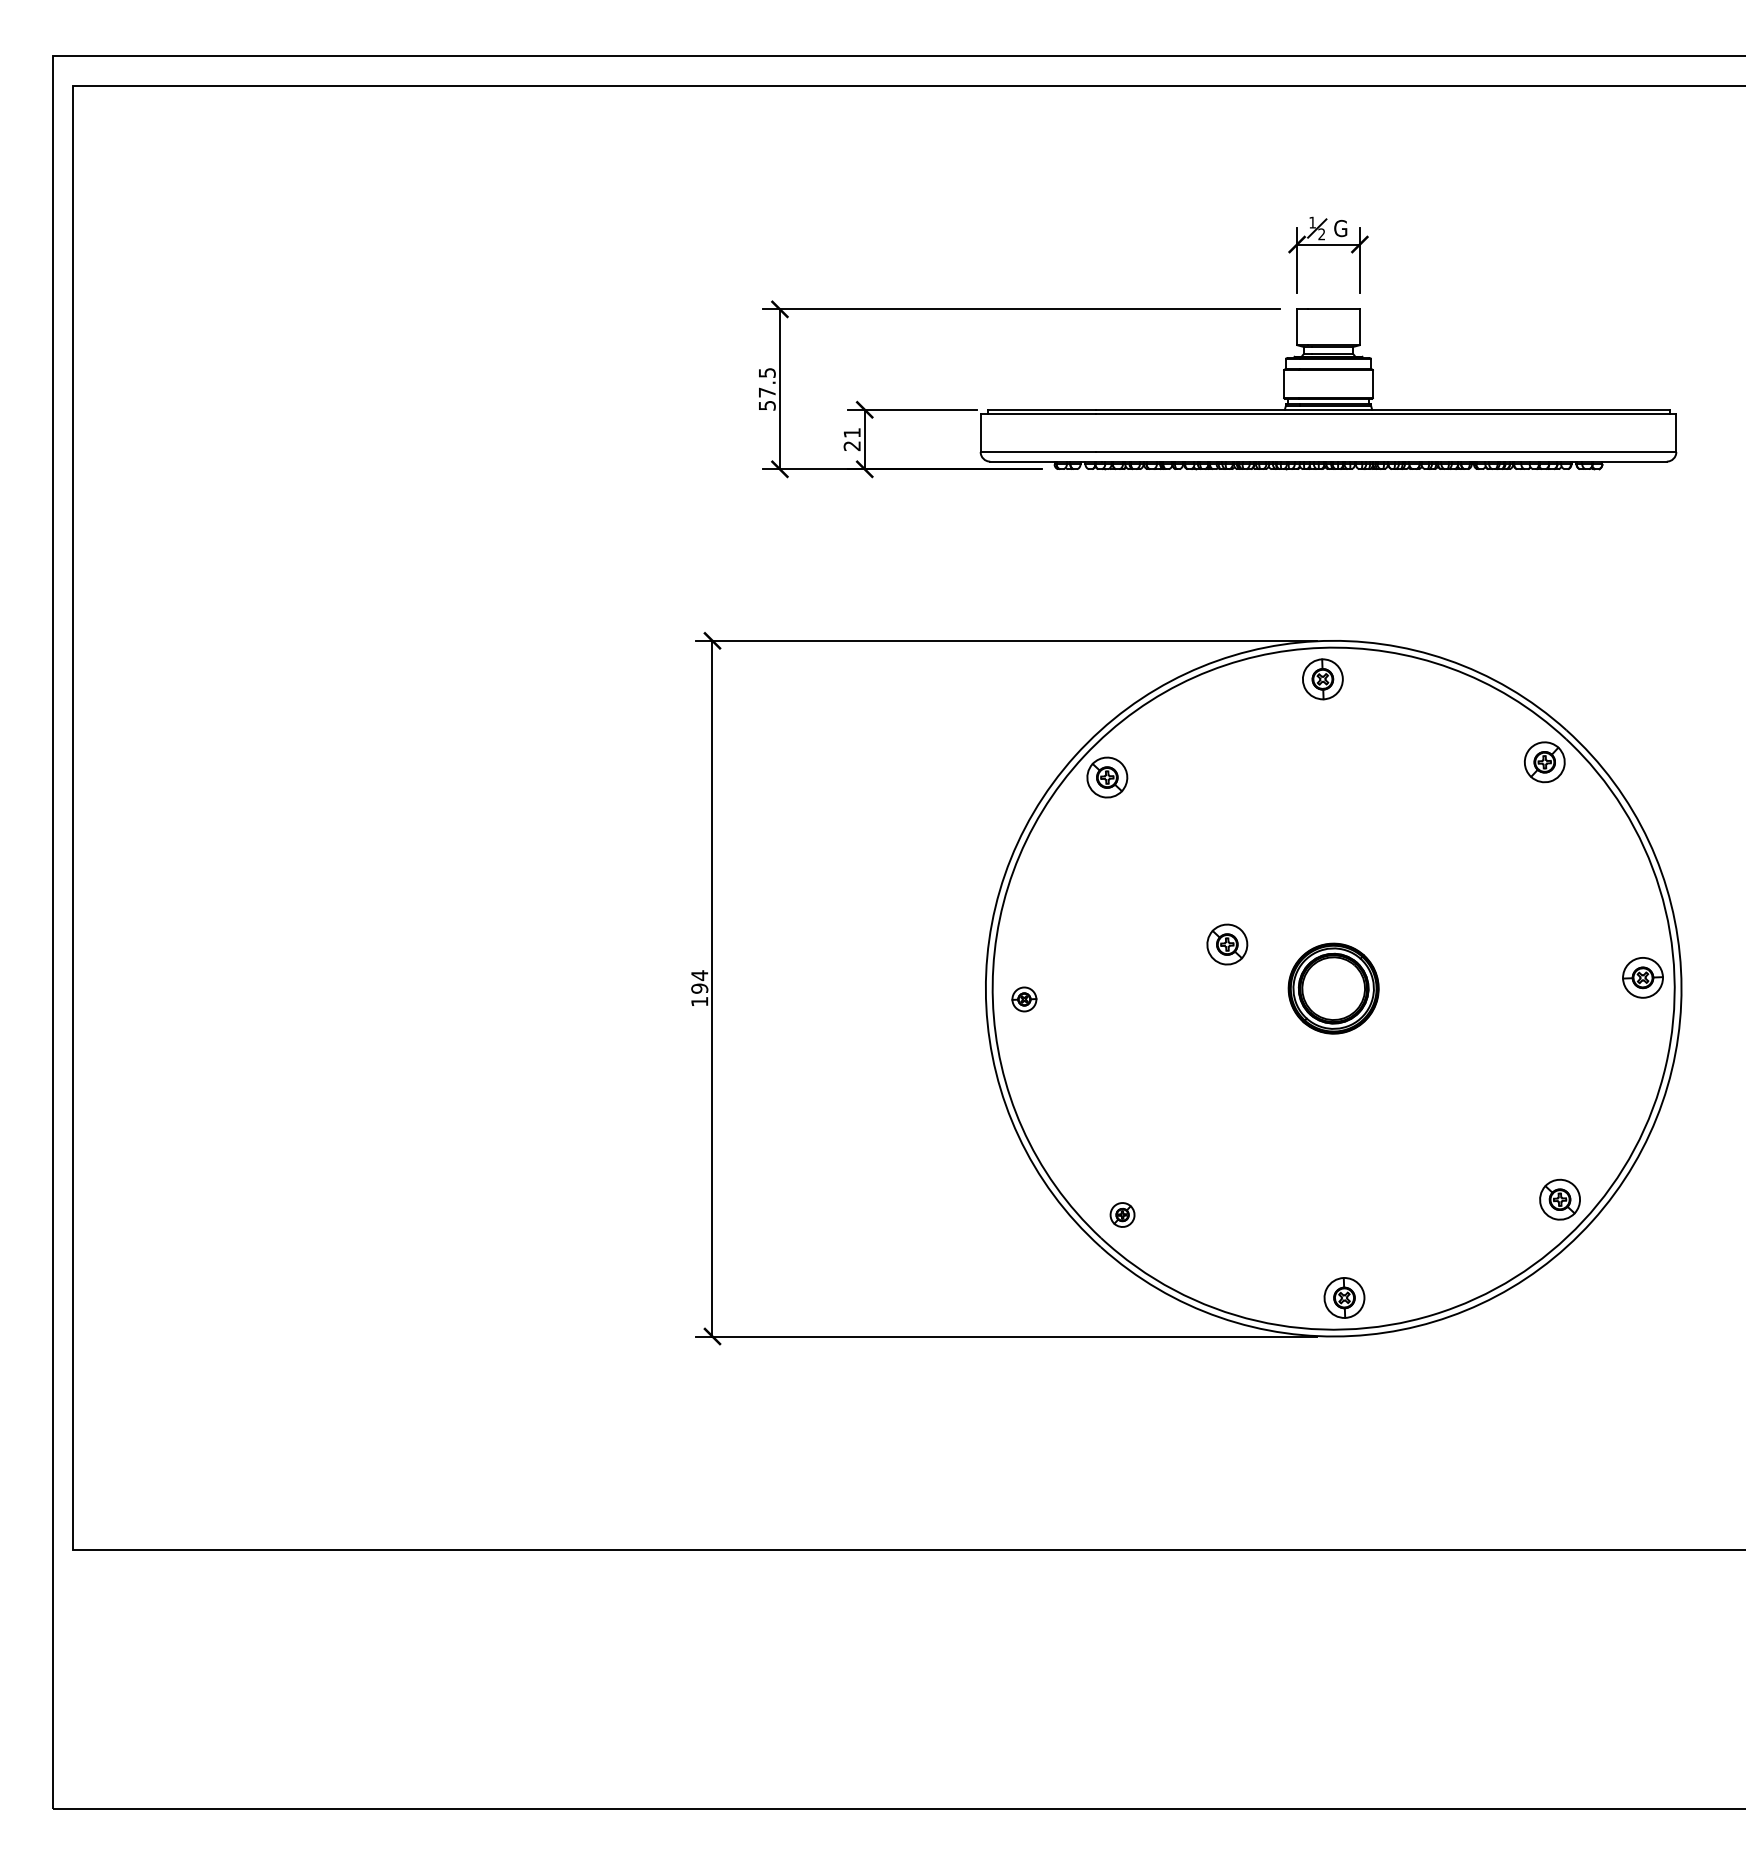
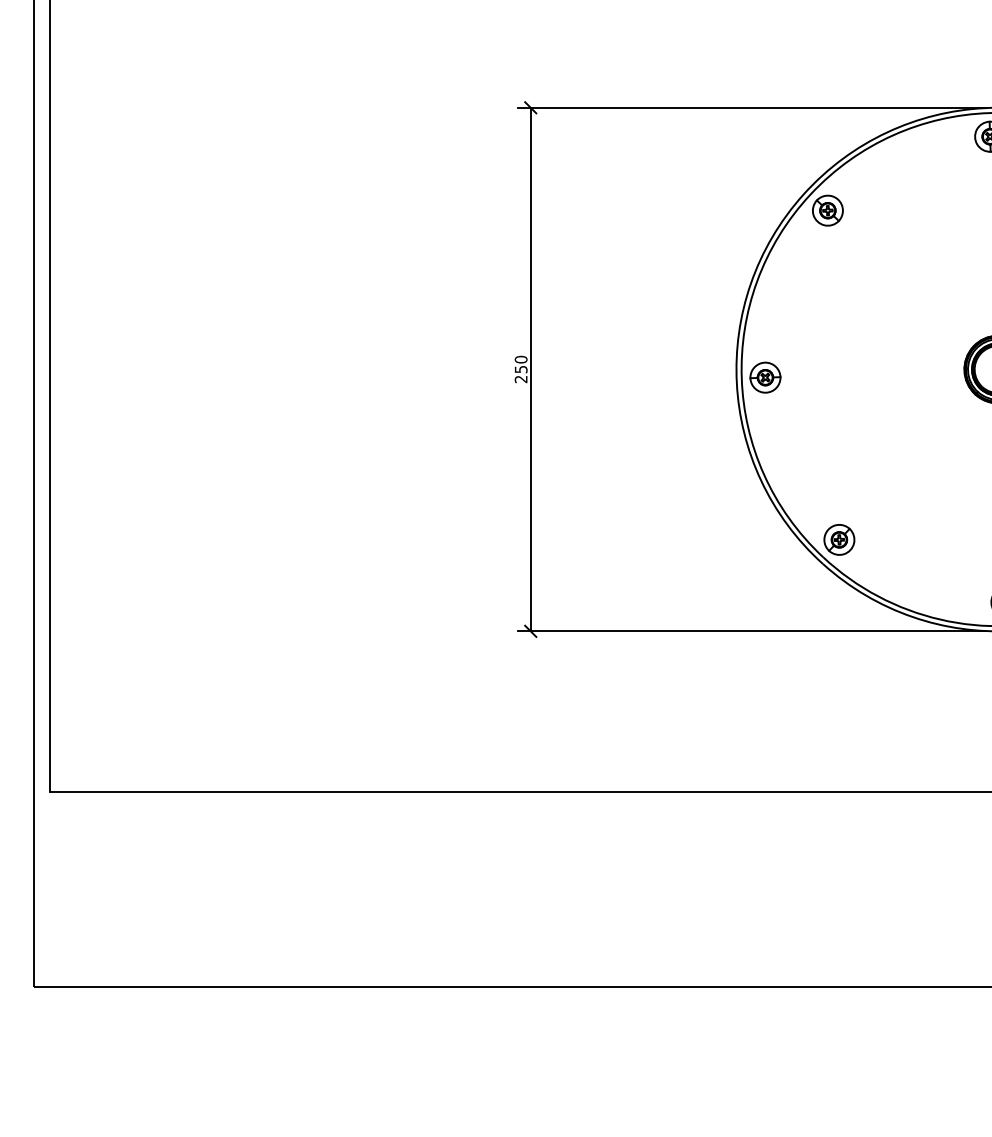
part: (1227, 944) -> (918, 336), removed
text: (699, 988) -> (520, 369), 194 -> 250
part: (1024, 999) -> (765, 377), size x1.67
part: (1122, 1214) -> (839, 539), size x1.67

